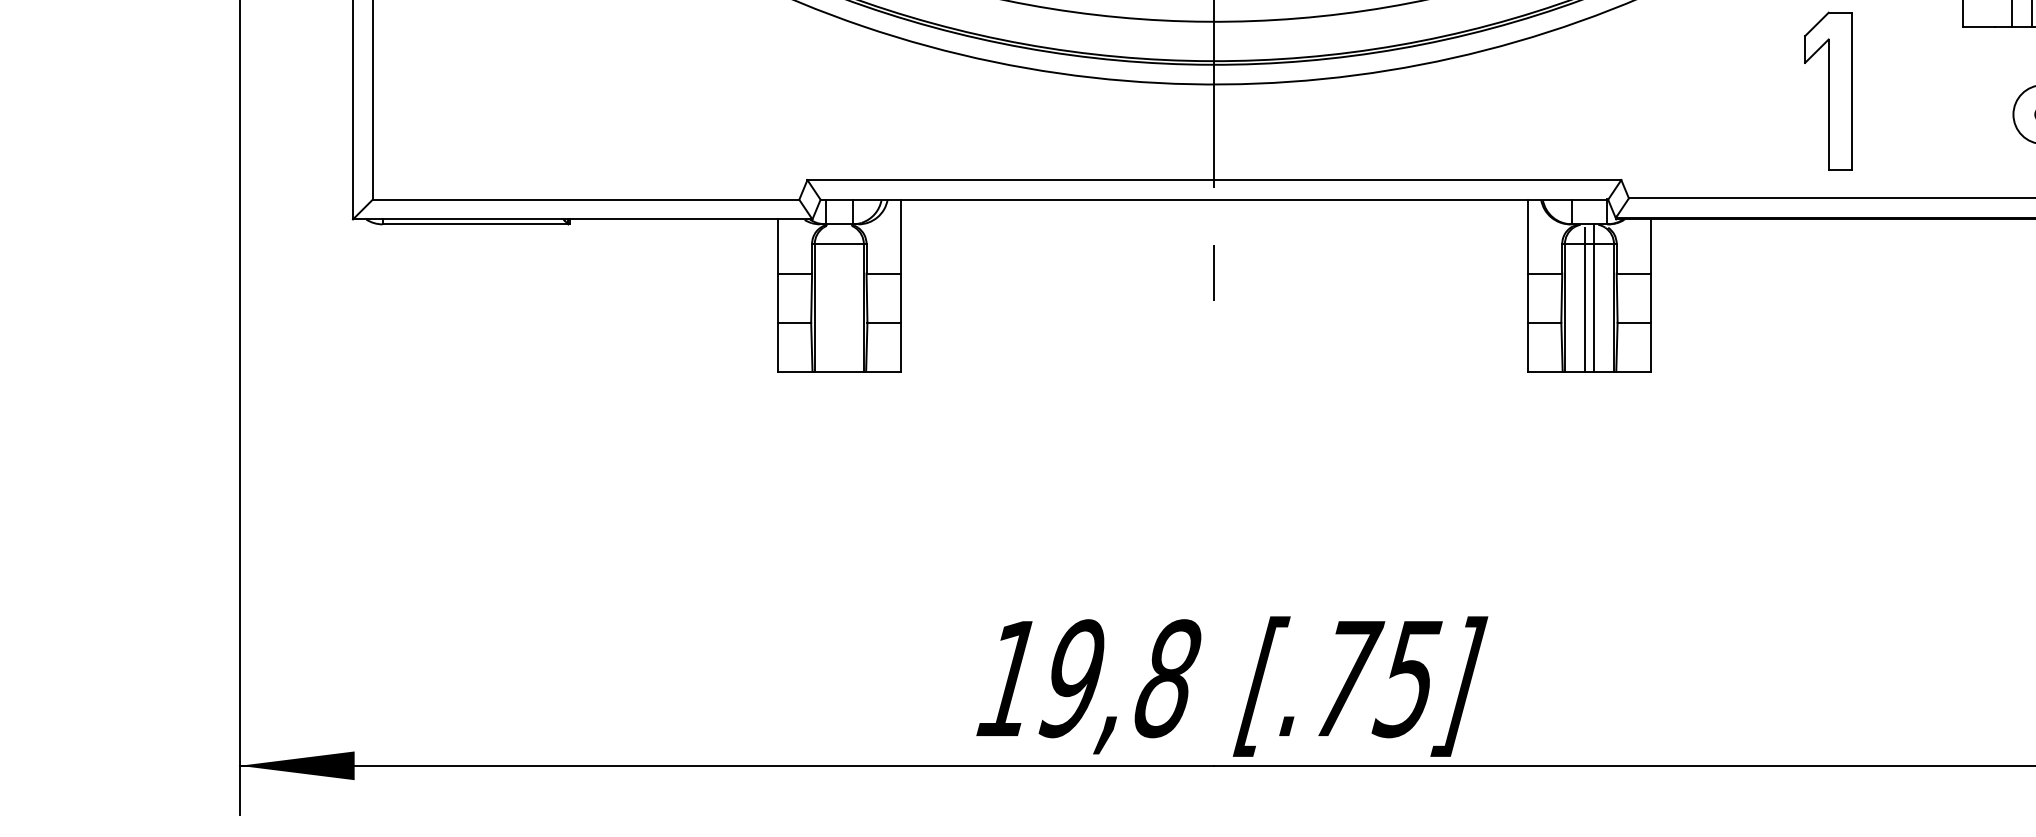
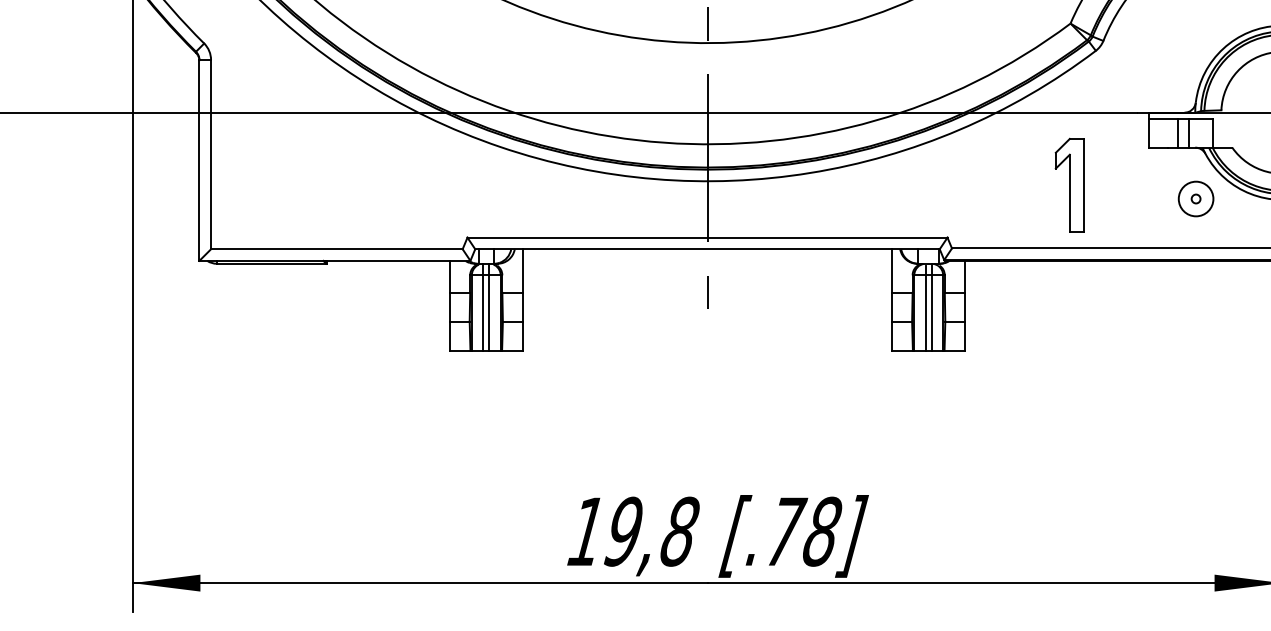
line: (834, 296) -> (483, 306), added
line: (844, 296) -> (489, 306), added
text: (1407, 678) -> (821, 531), [.75] -> [.78]

